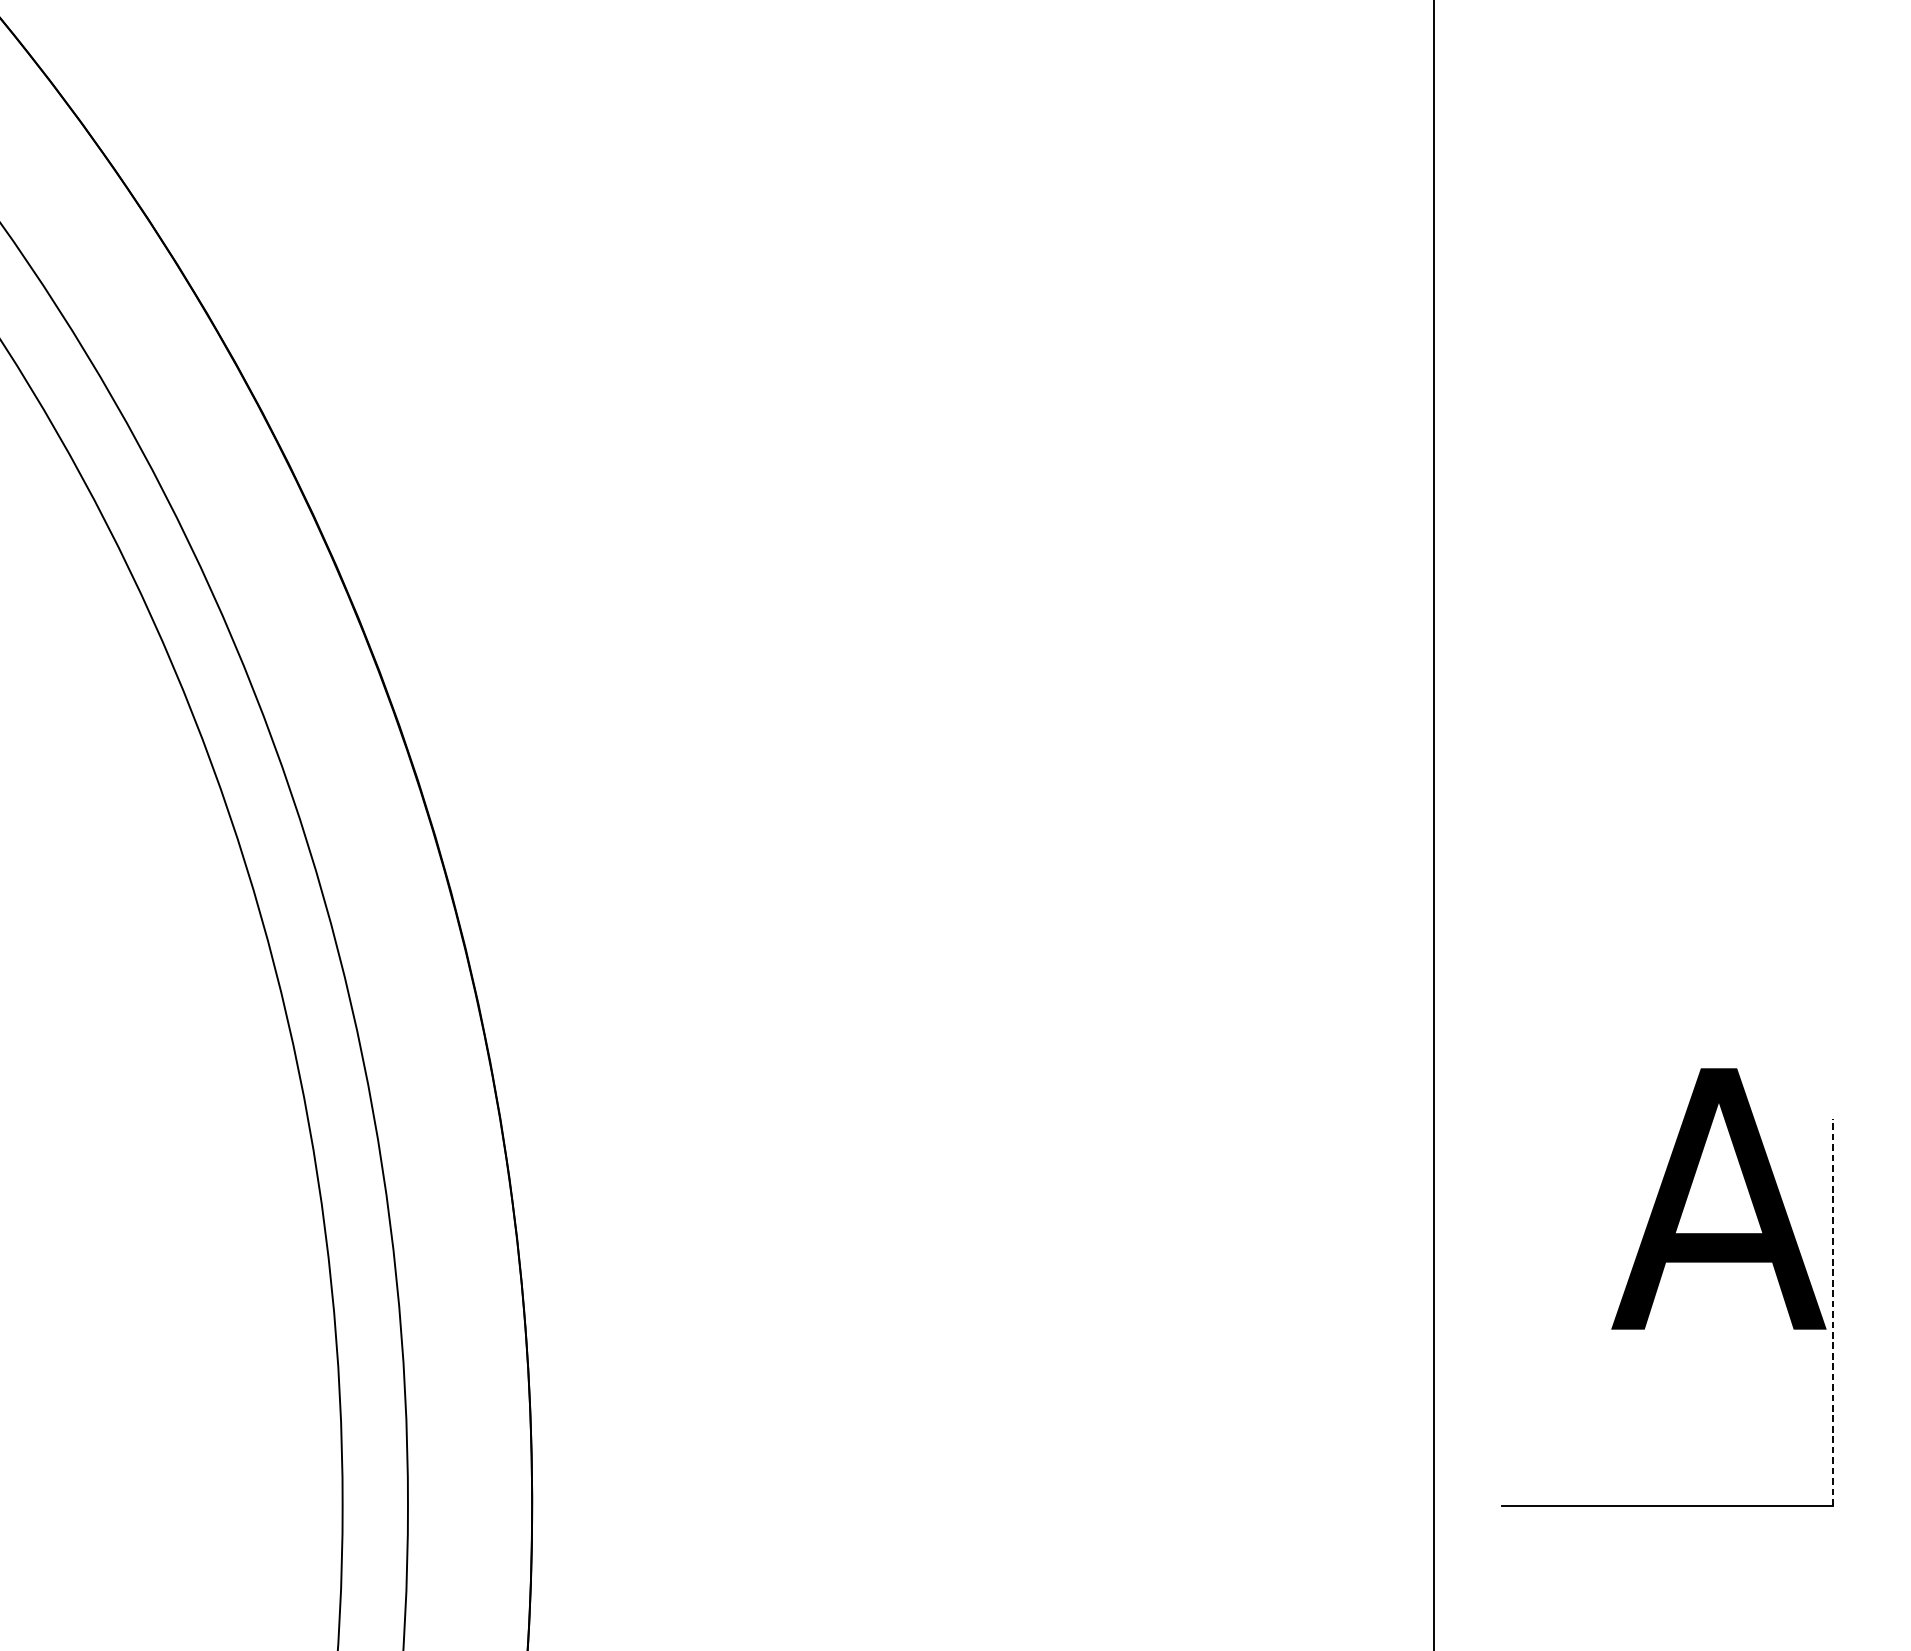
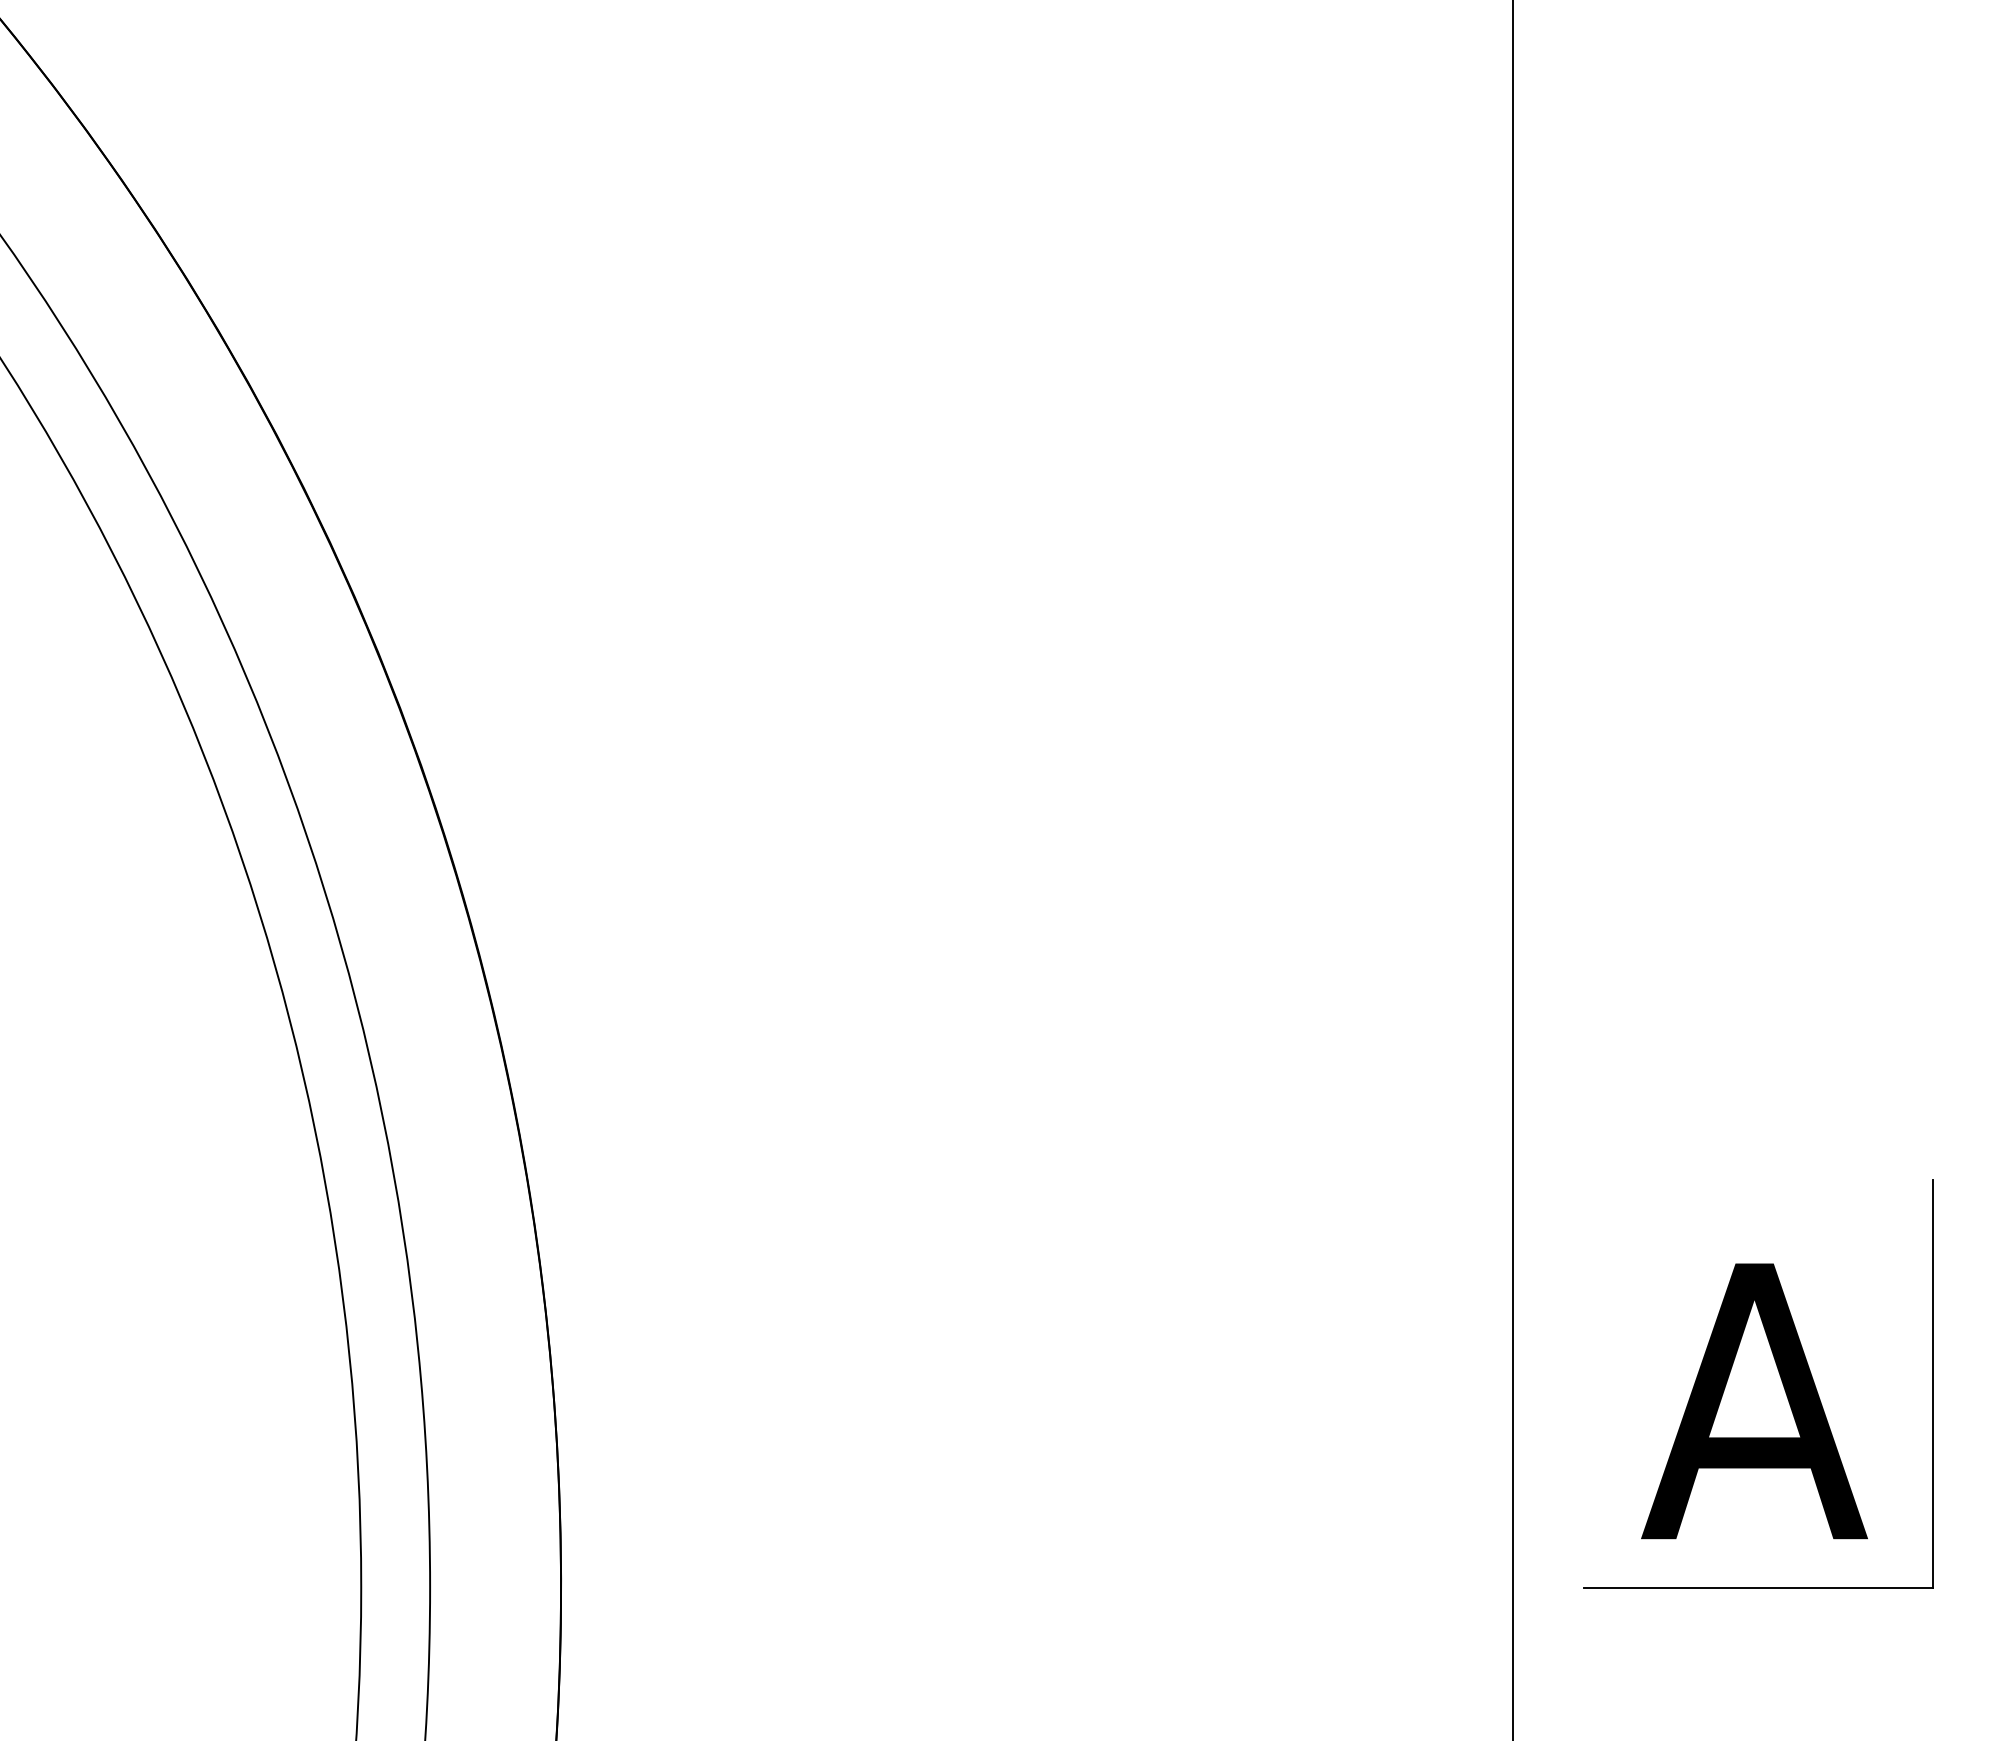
text: (1718, 1199) -> (1754, 1401), moved
line: (1832, 1311) -> (1932, 1383), dashed -> solid

